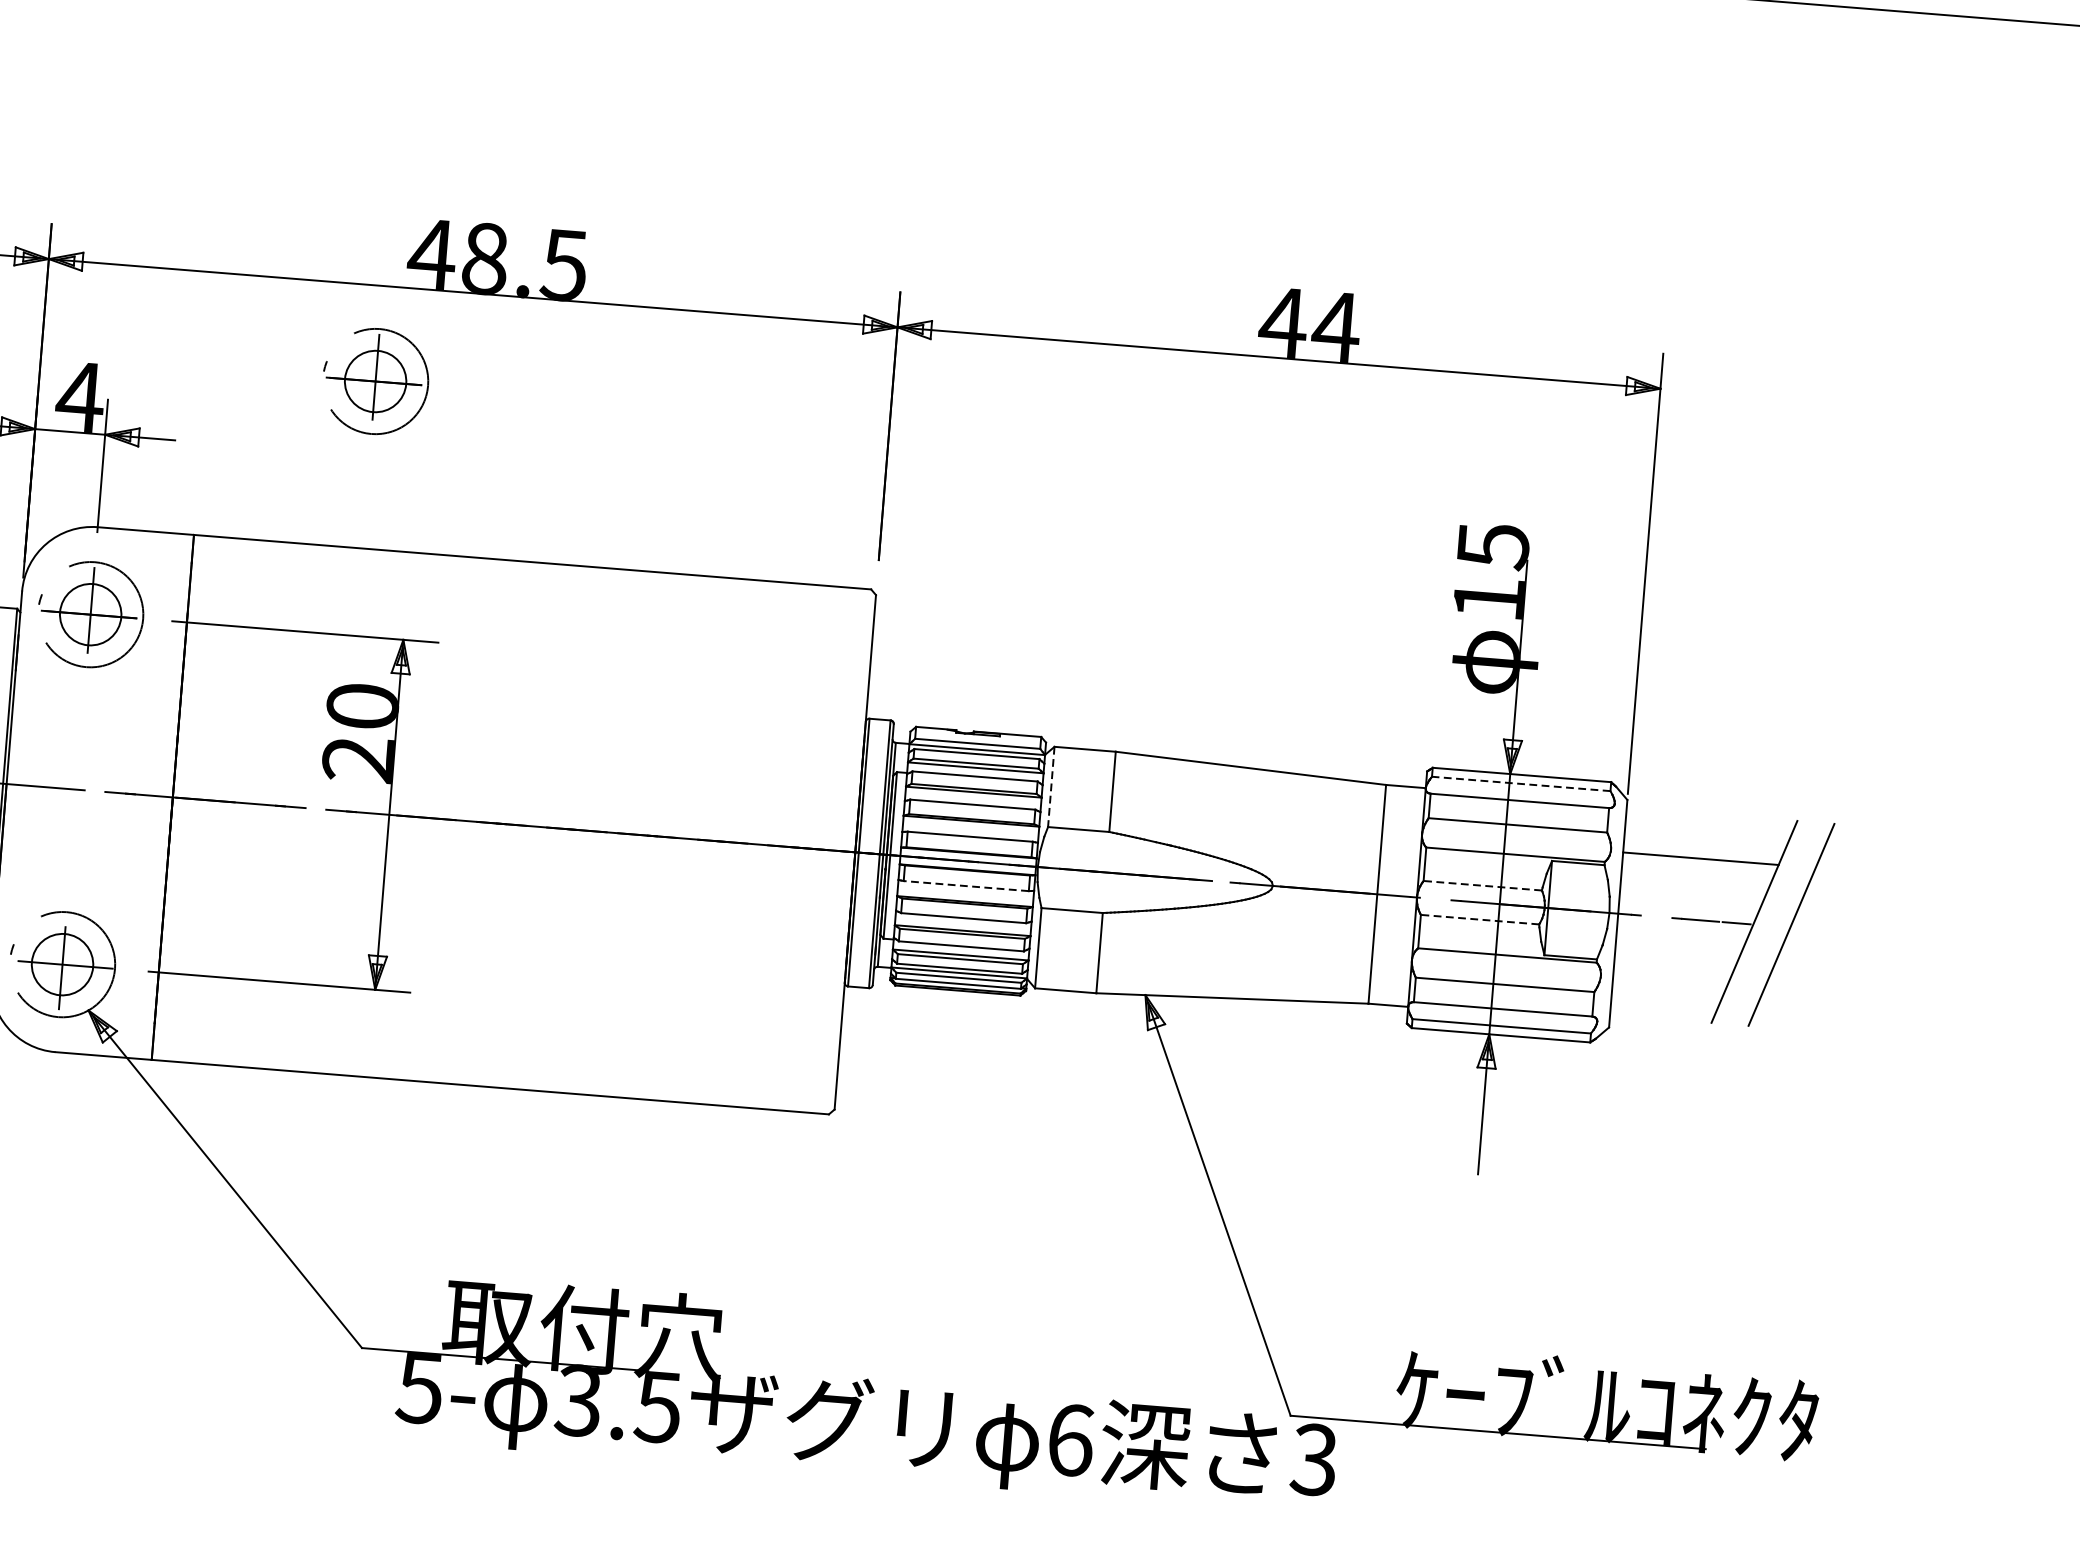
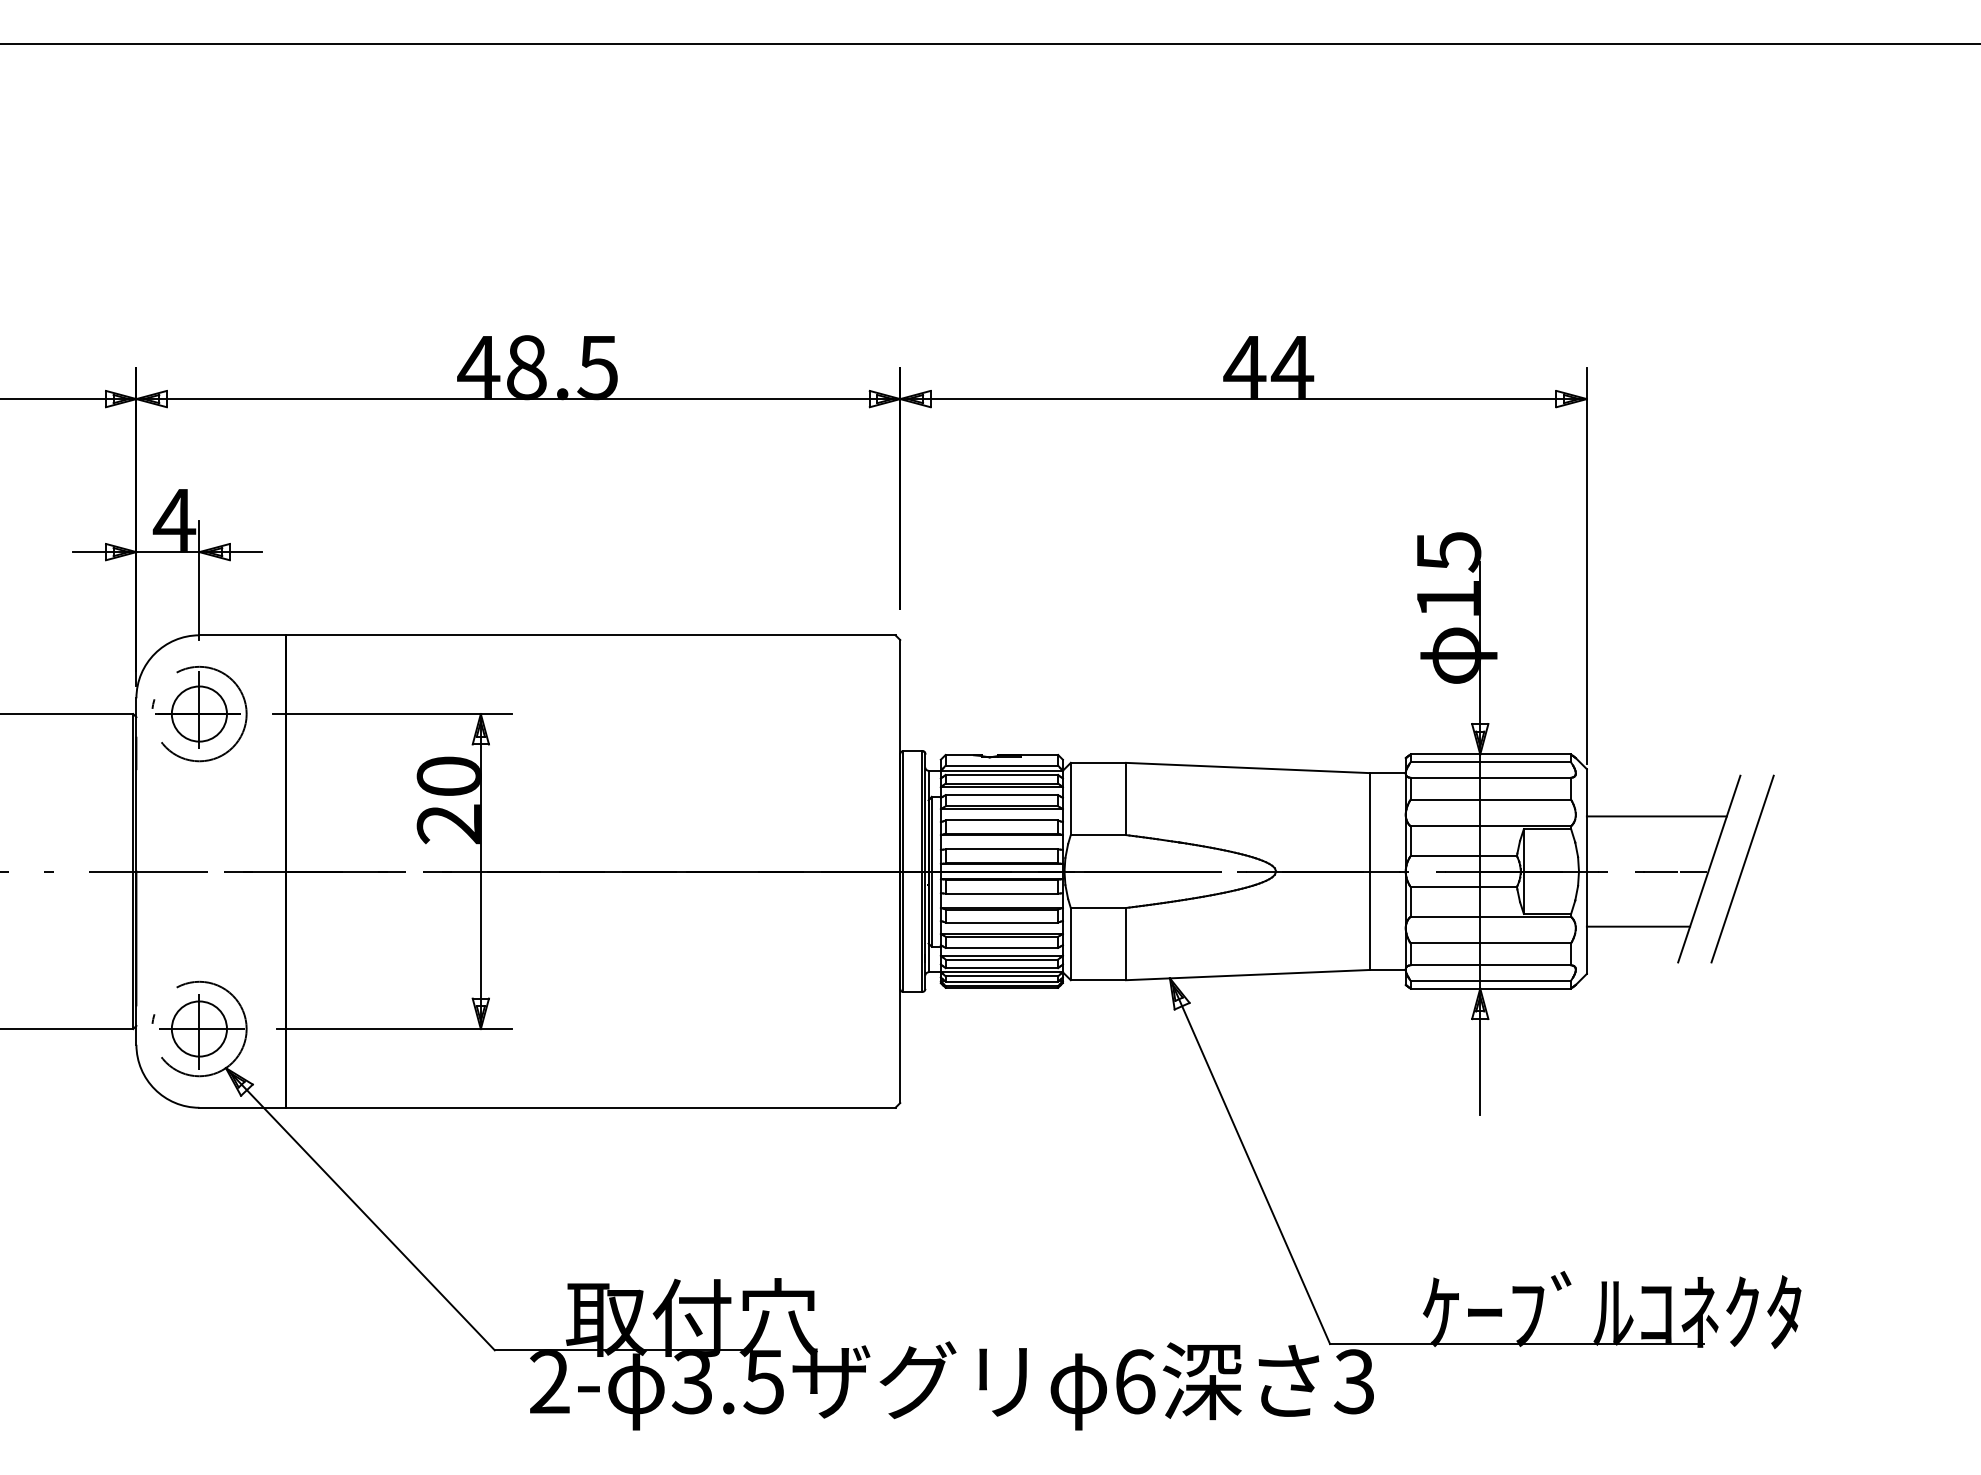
part: (375, 380) -> (437, 484), removed
line: (1520, 783) -> (1490, 762), dashed -> solid
line: (1050, 787) -> (1070, 799), dashed -> solid
line: (965, 885) -> (1001, 893), dashed -> solid
line: (1482, 885) -> (1463, 856), dashed -> solid
line: (1479, 919) -> (1463, 886), dashed -> solid
line: (1670, 979) -> (1638, 926), added
text: (418, 1388) -> (548, 1382), 5- -> 2-

